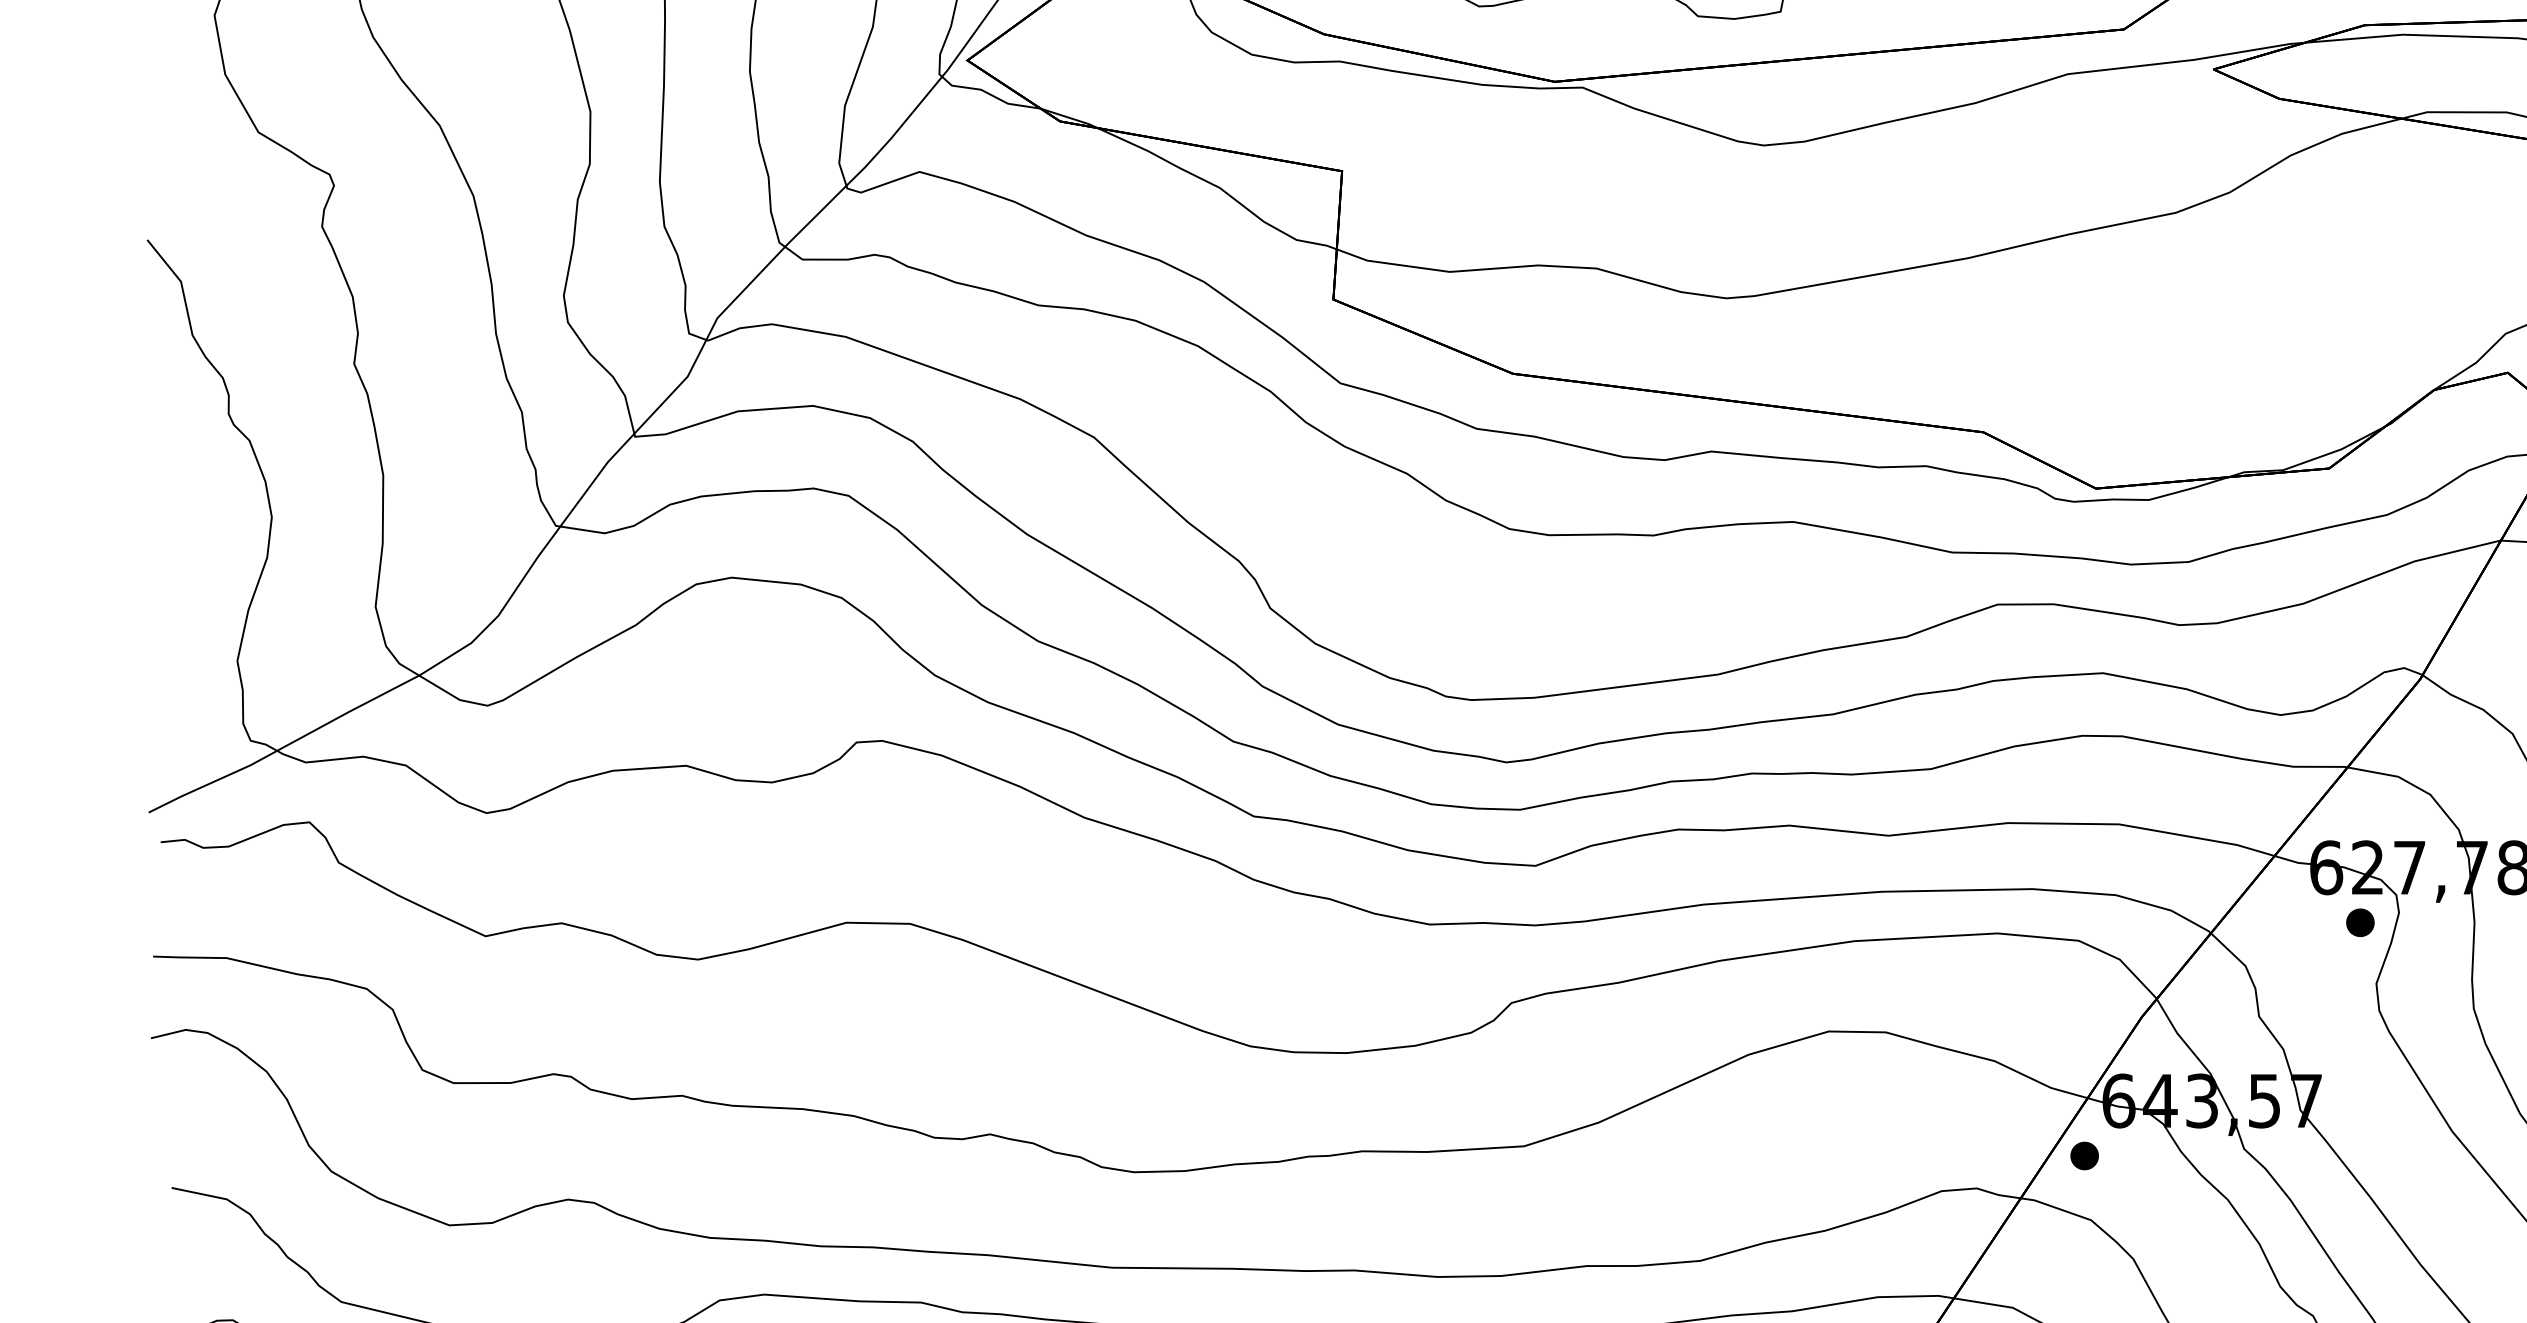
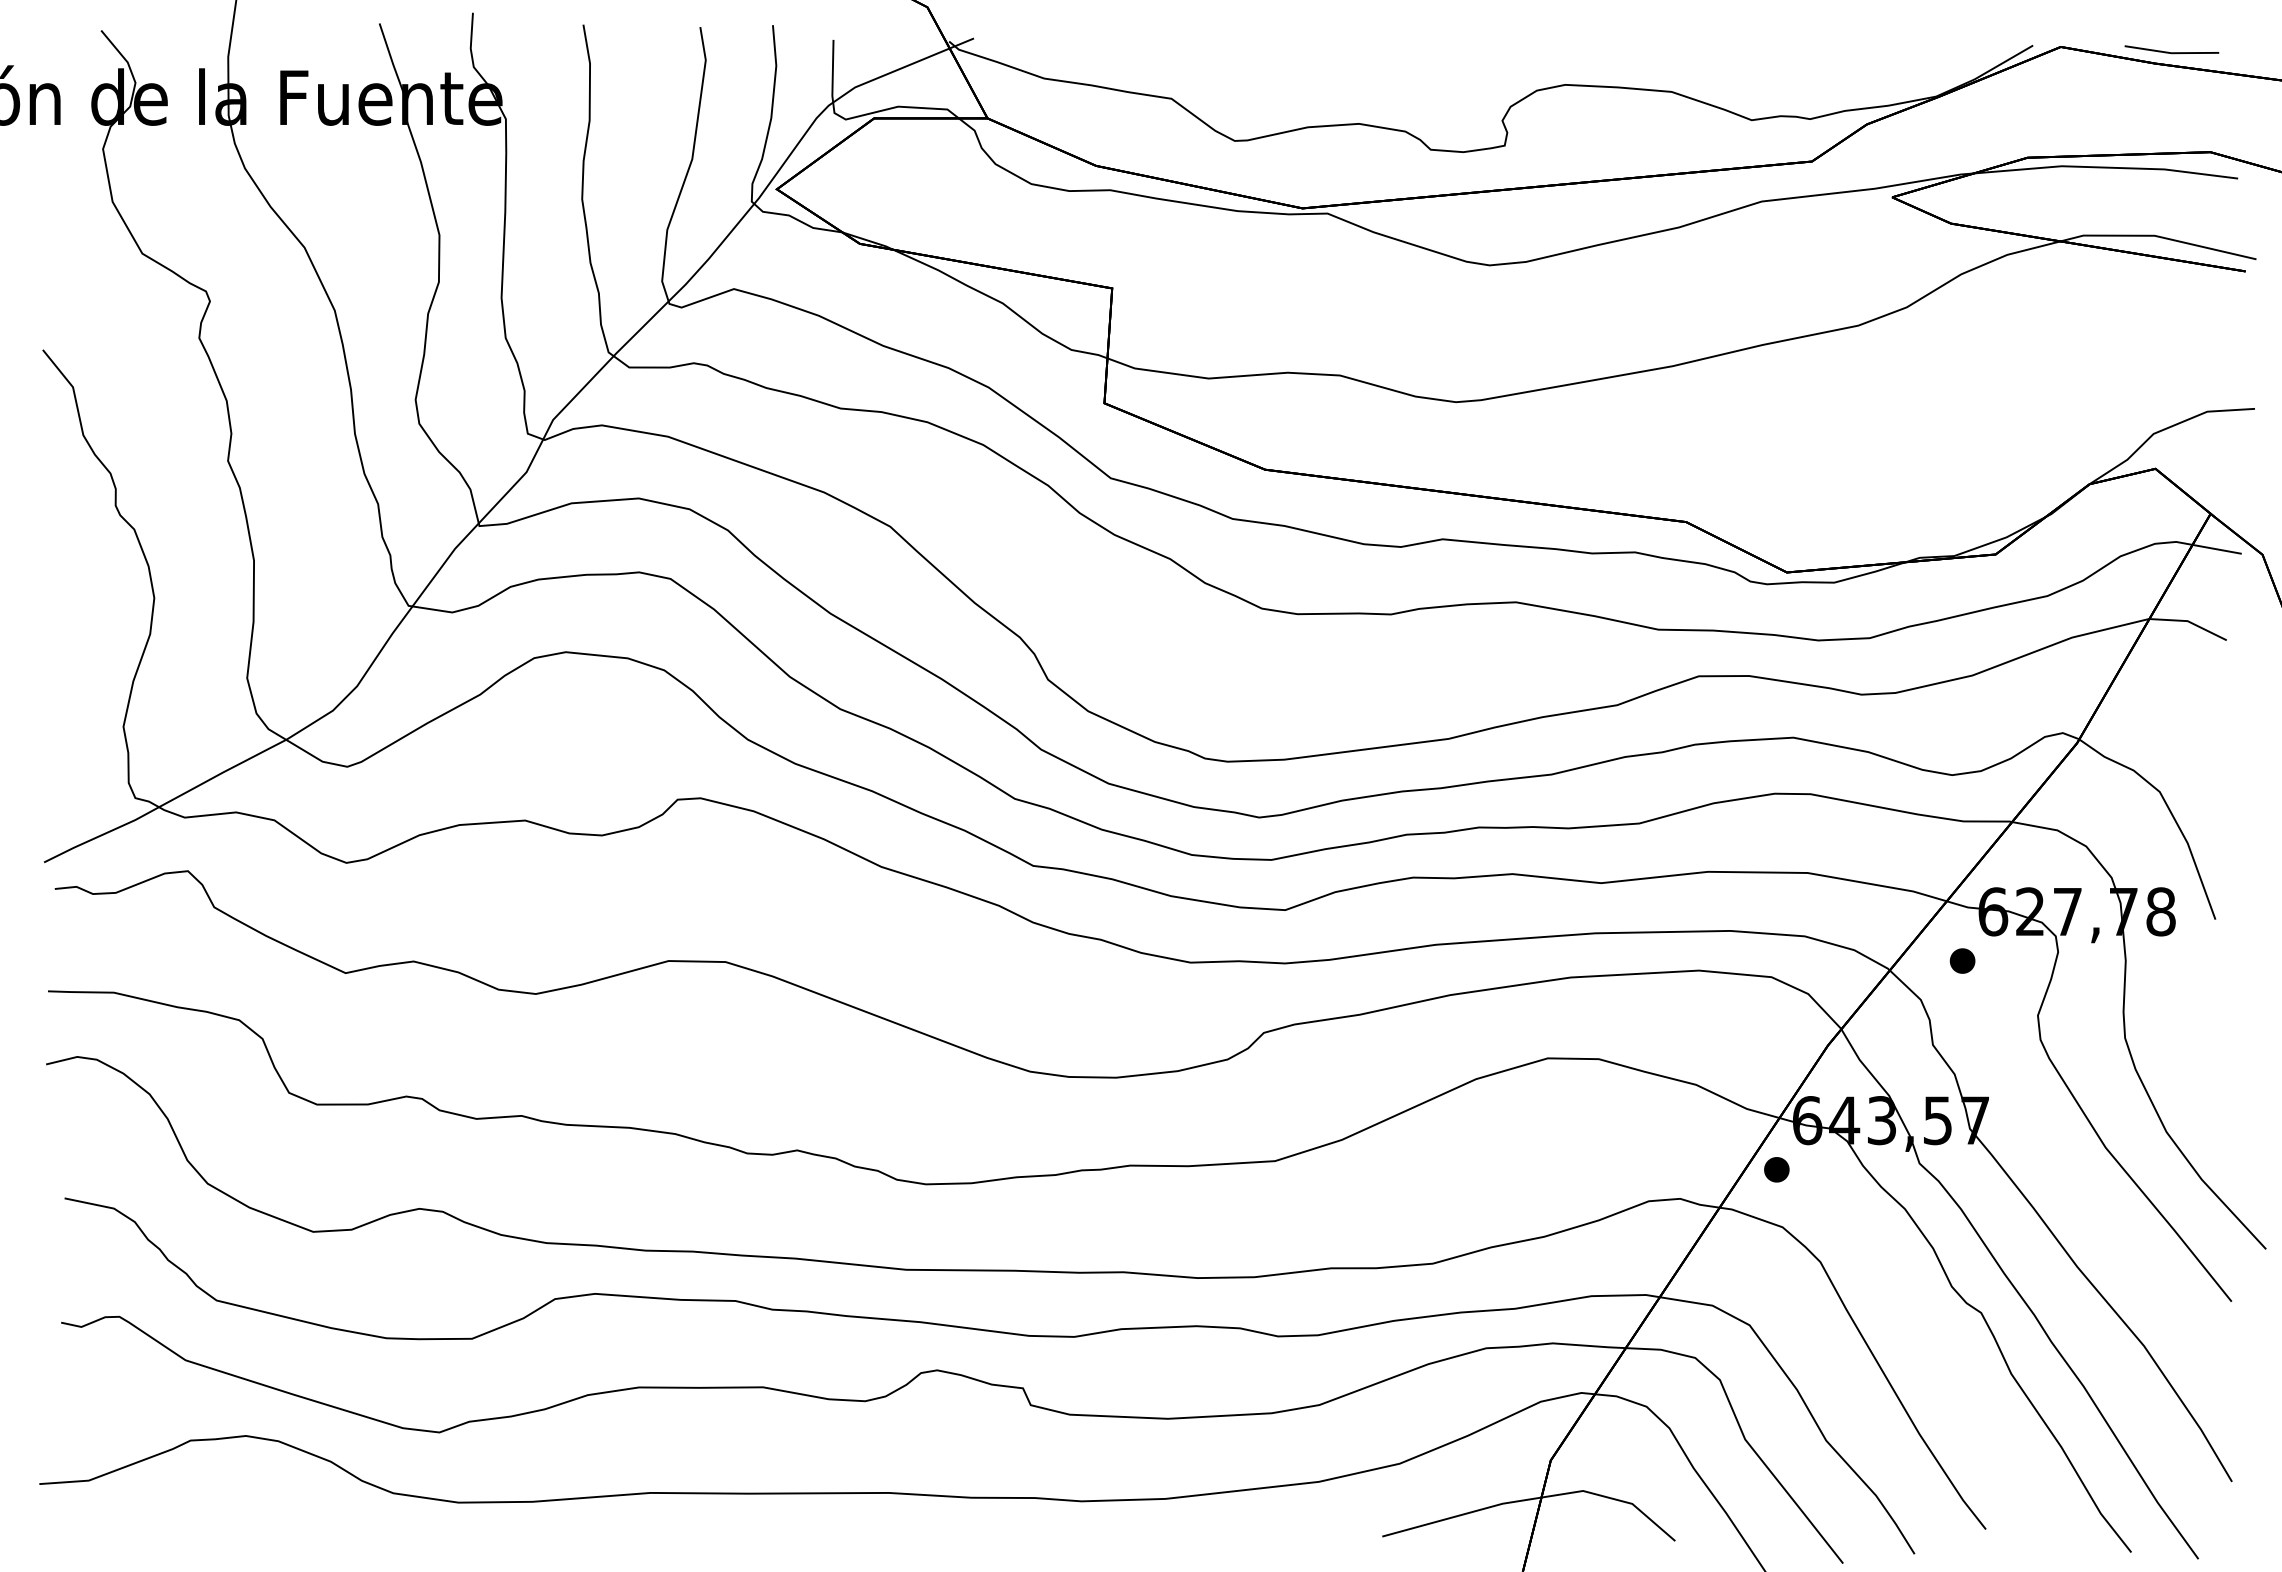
part: (2360, 922) -> (1962, 960), moved

